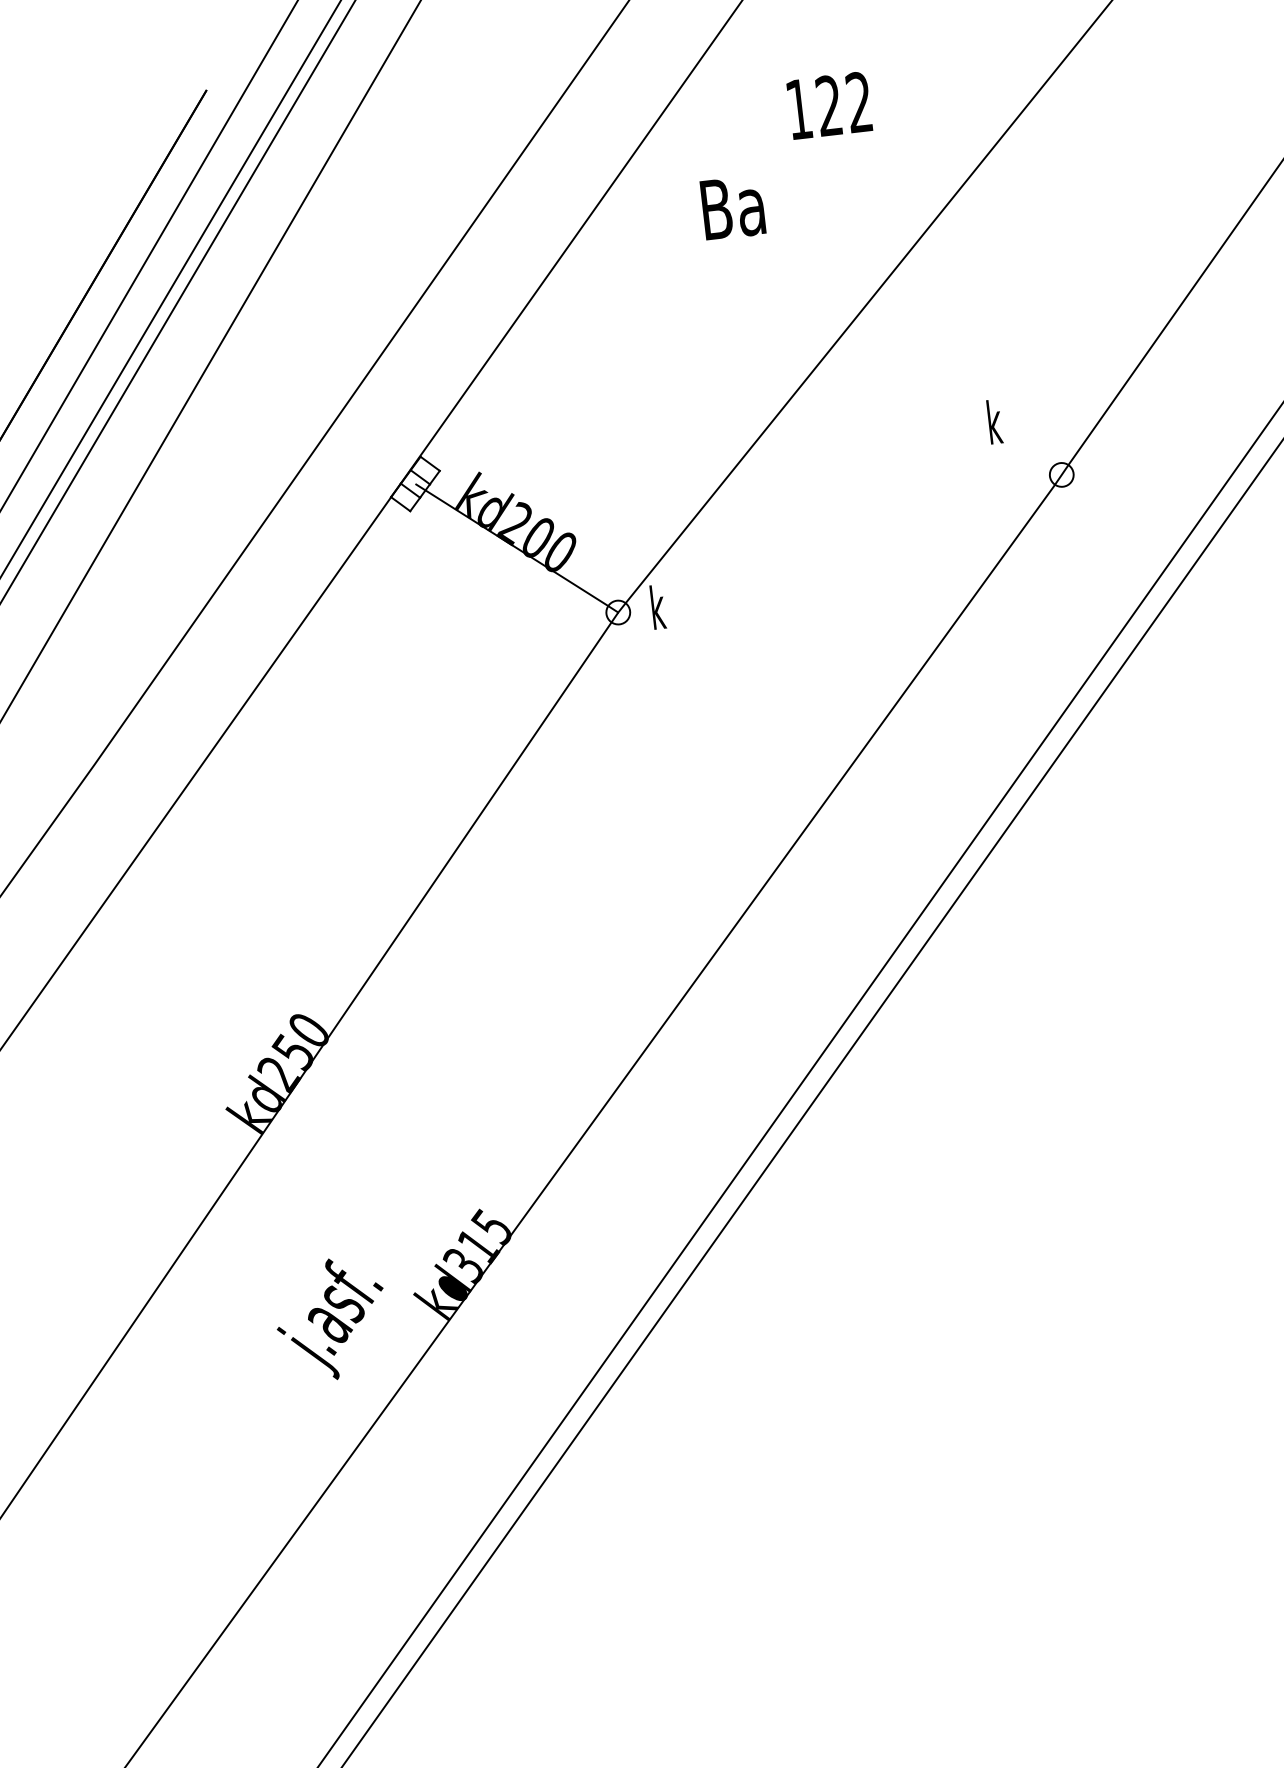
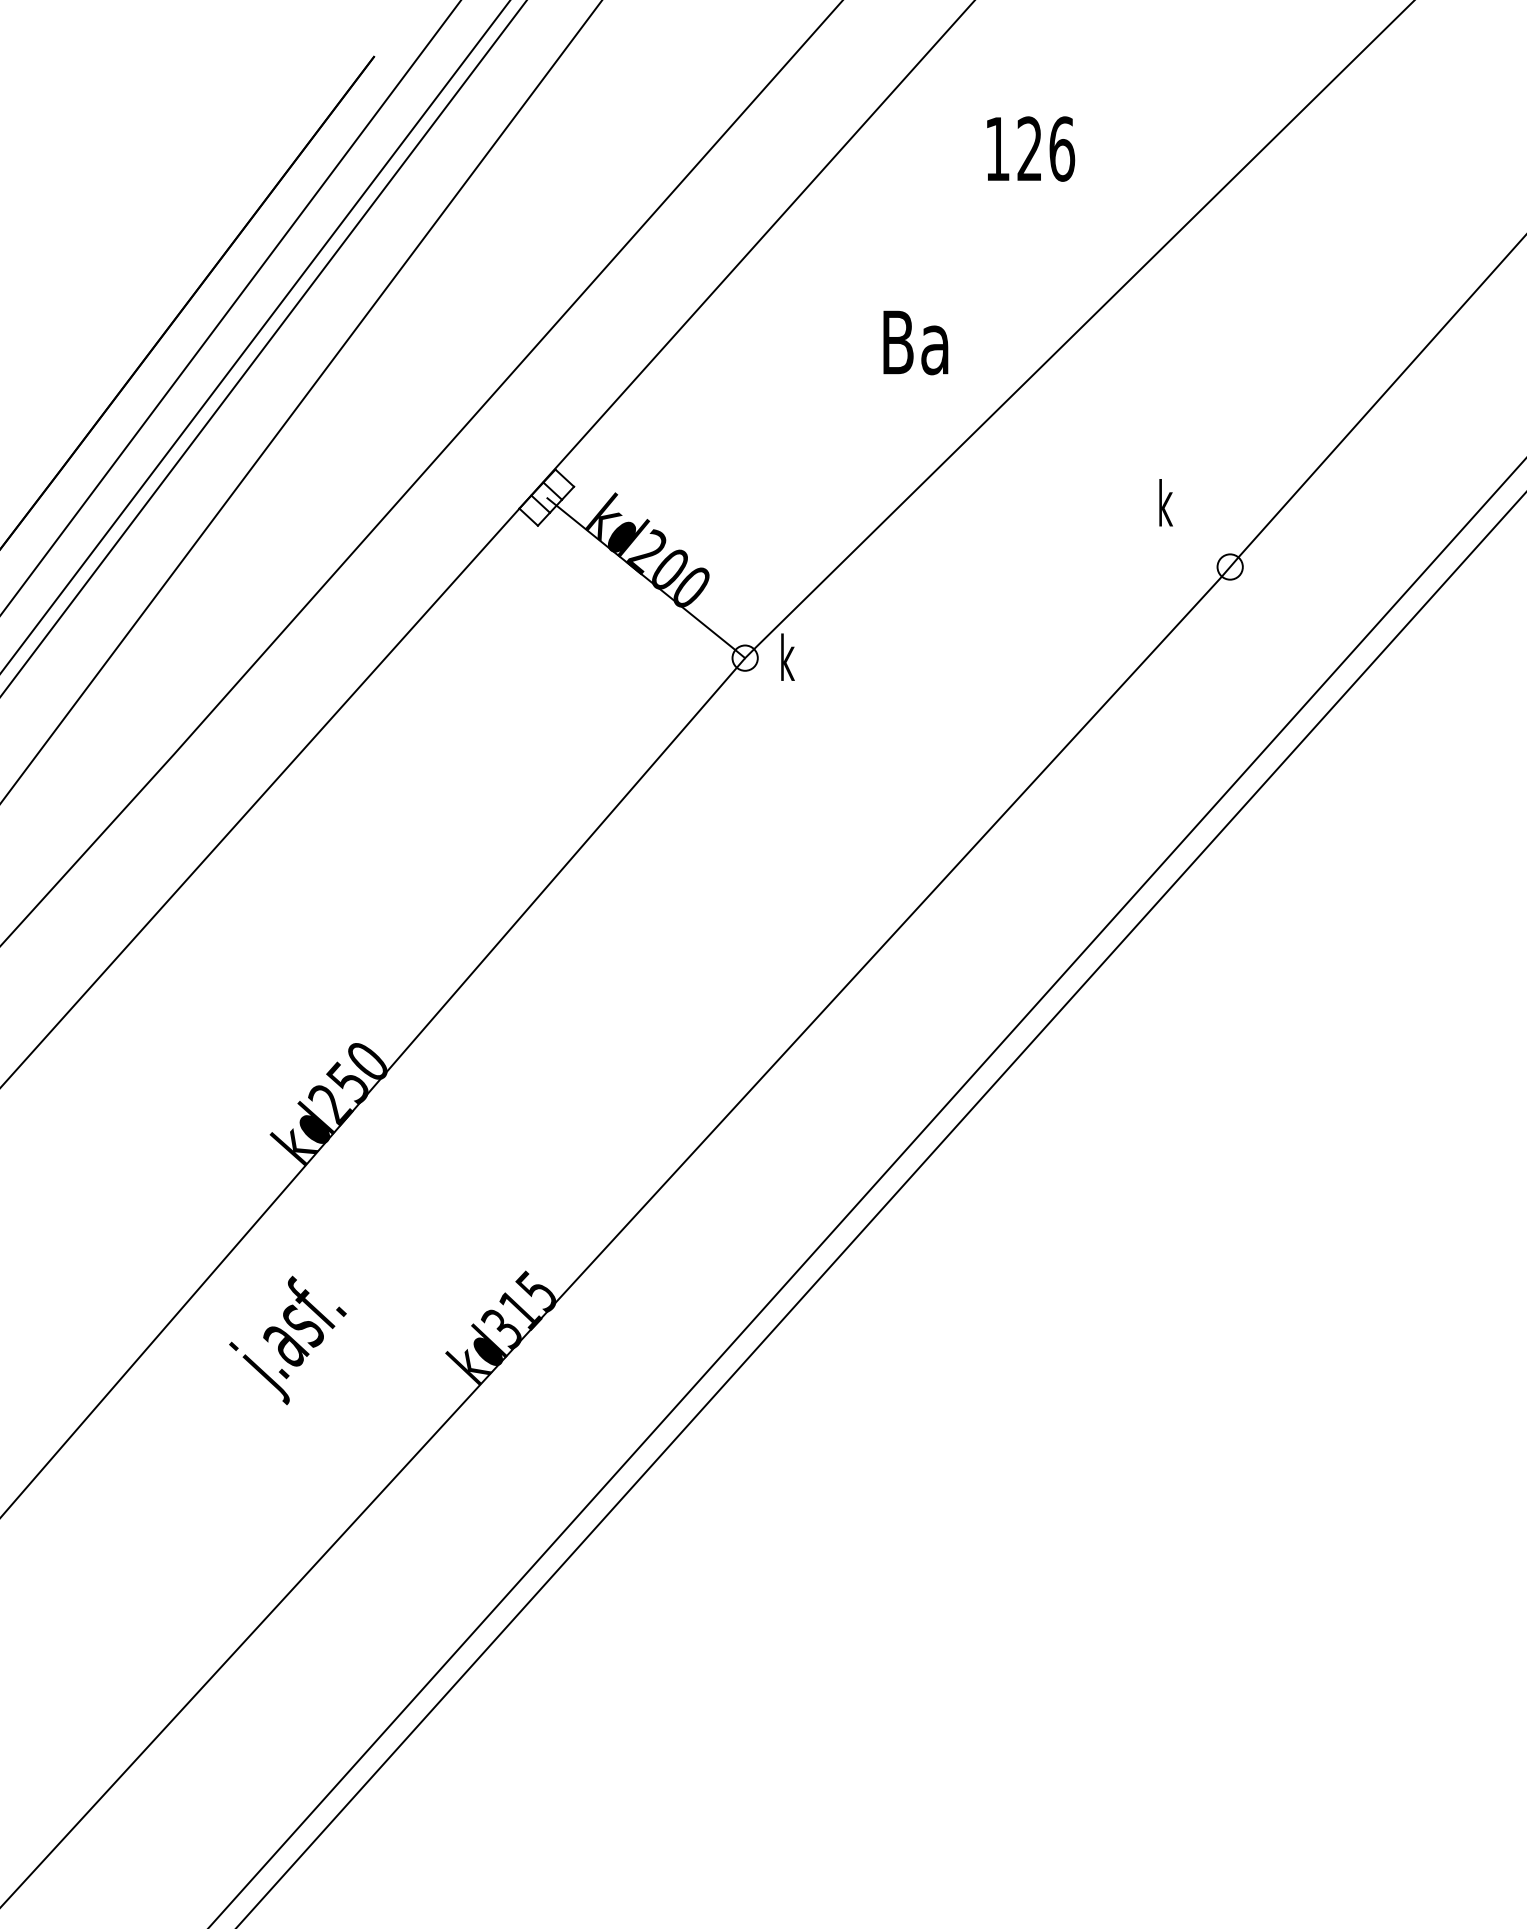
text: (859, 101) -> (1062, 148), 122 -> 126
text: (732, 207) -> (915, 342), moved
text: (331, 1319) -> (287, 1340), moved

